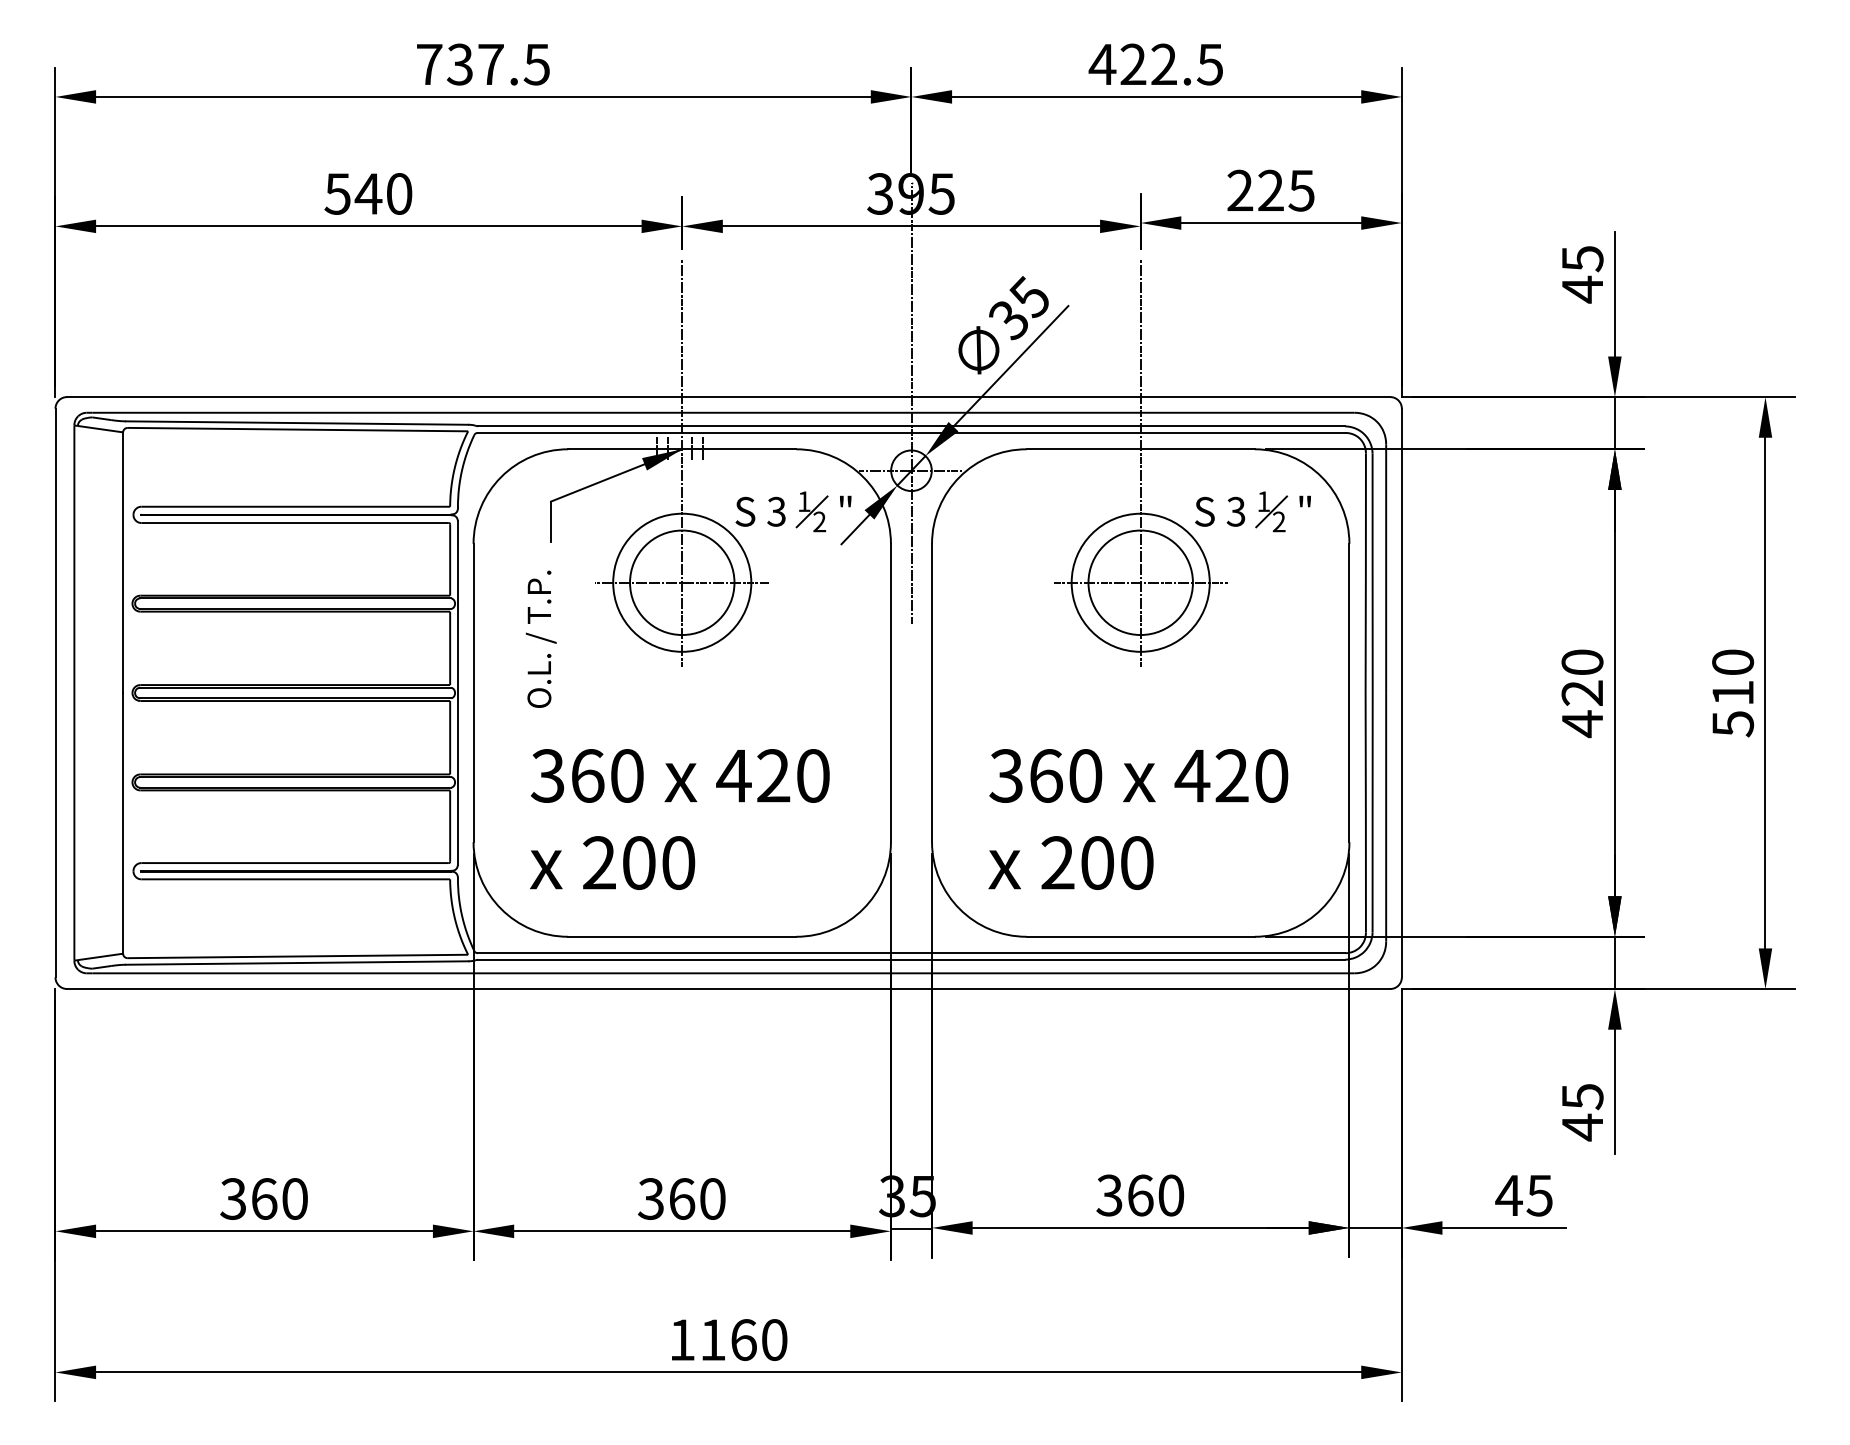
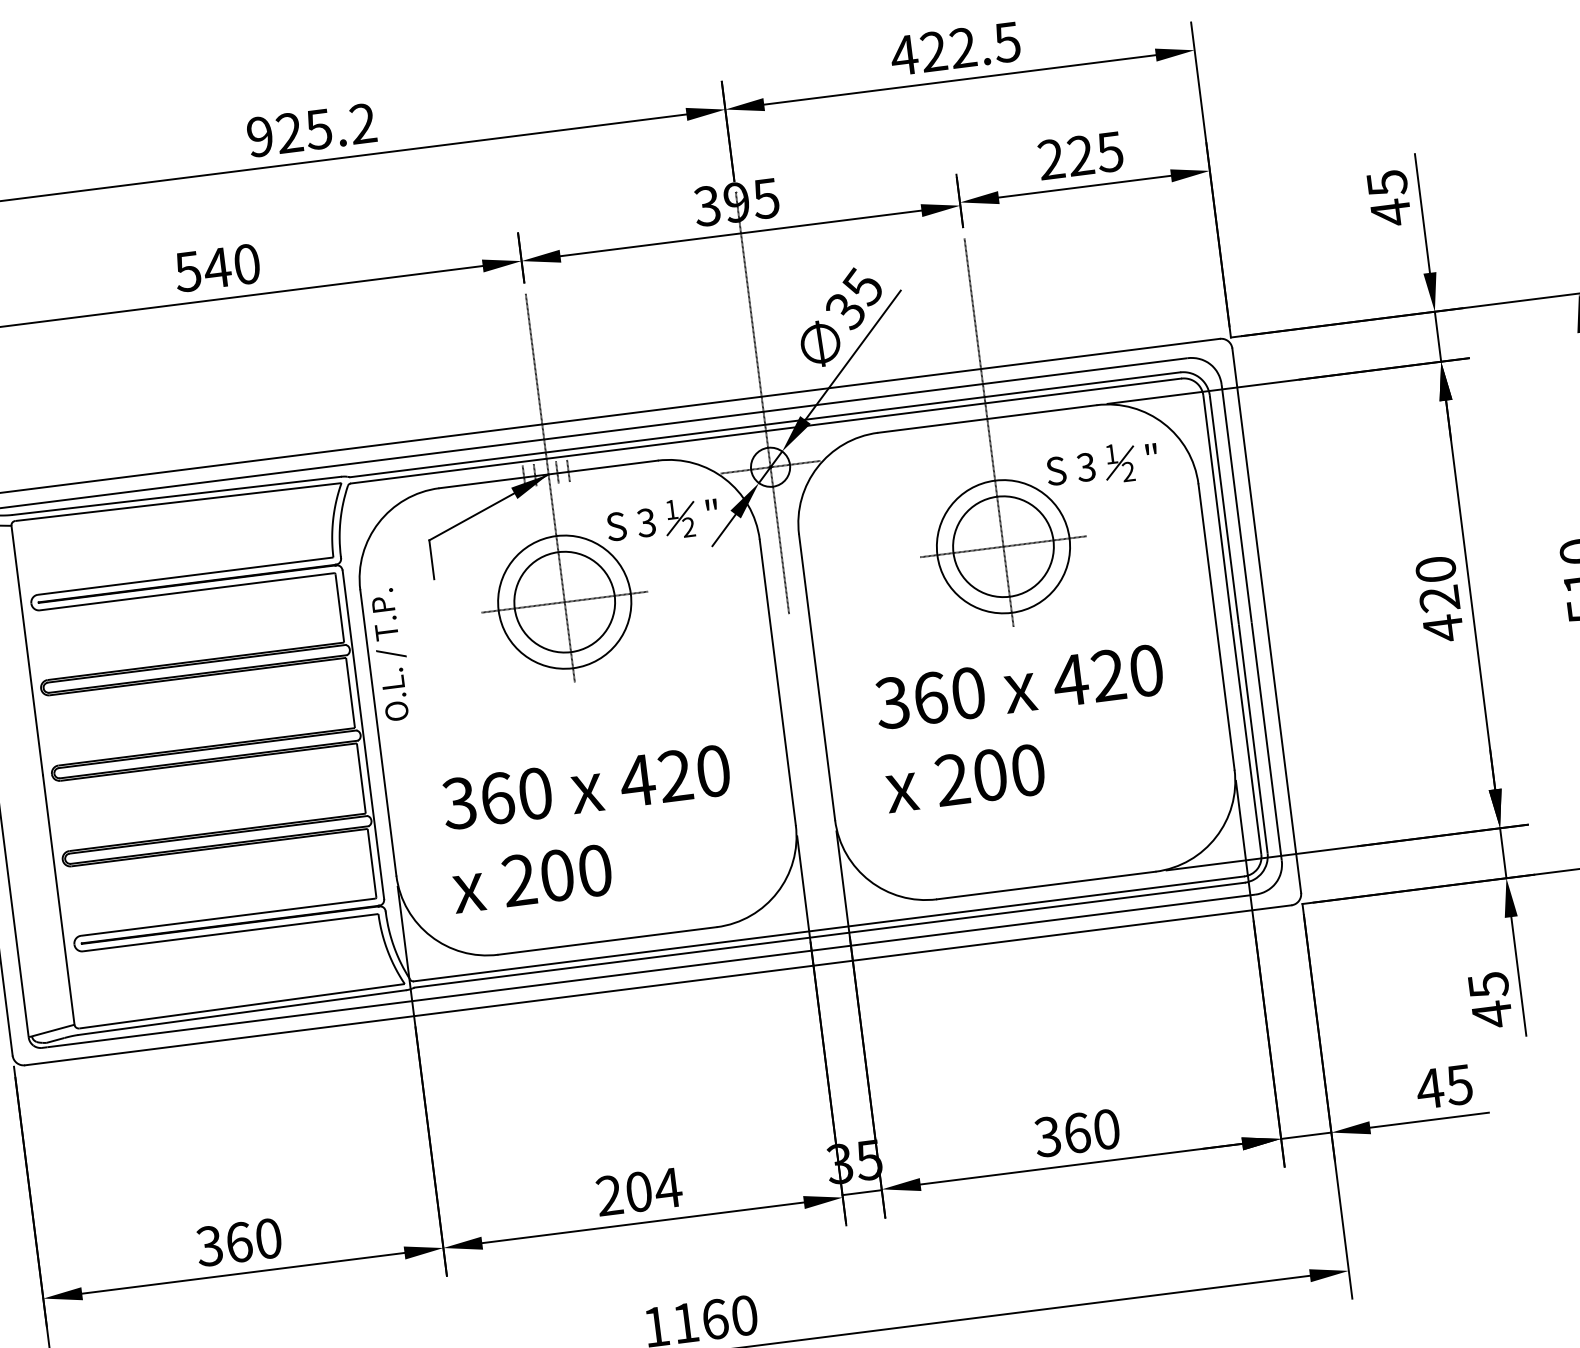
text: (482, 64) -> (310, 130), 737.5 -> 925.2
text: (541, 638) -> (391, 653), moved
text: (1138, 819) -> (1024, 728), moved
text: (681, 1198) -> (638, 1191), 360 -> 204

